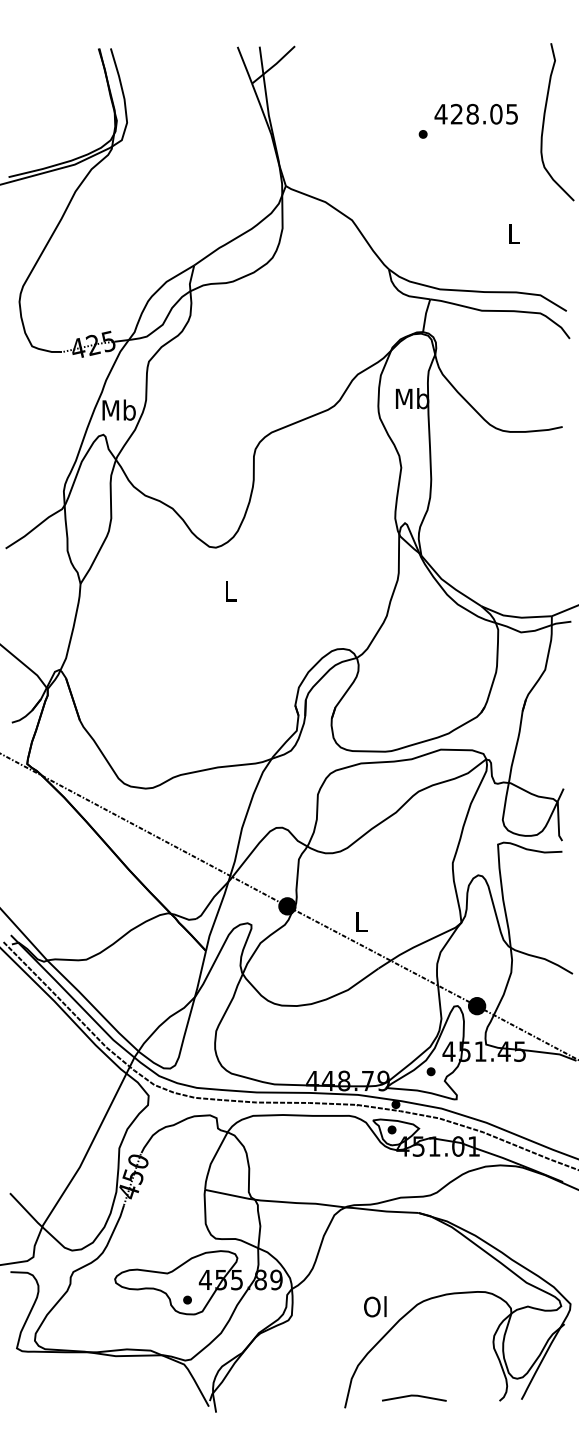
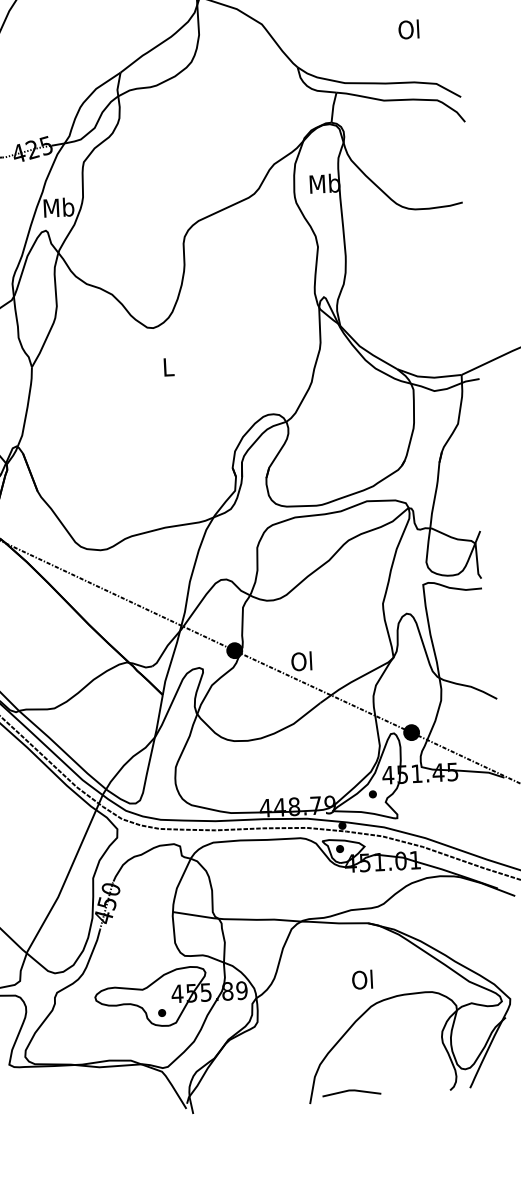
text: (512, 233) -> (408, 29), L -> Ol
text: (360, 921) -> (301, 661), L -> Ol
text: (375, 1306) -> (362, 979), moved
line: (414, 1396) -> (351, 1091), moved

